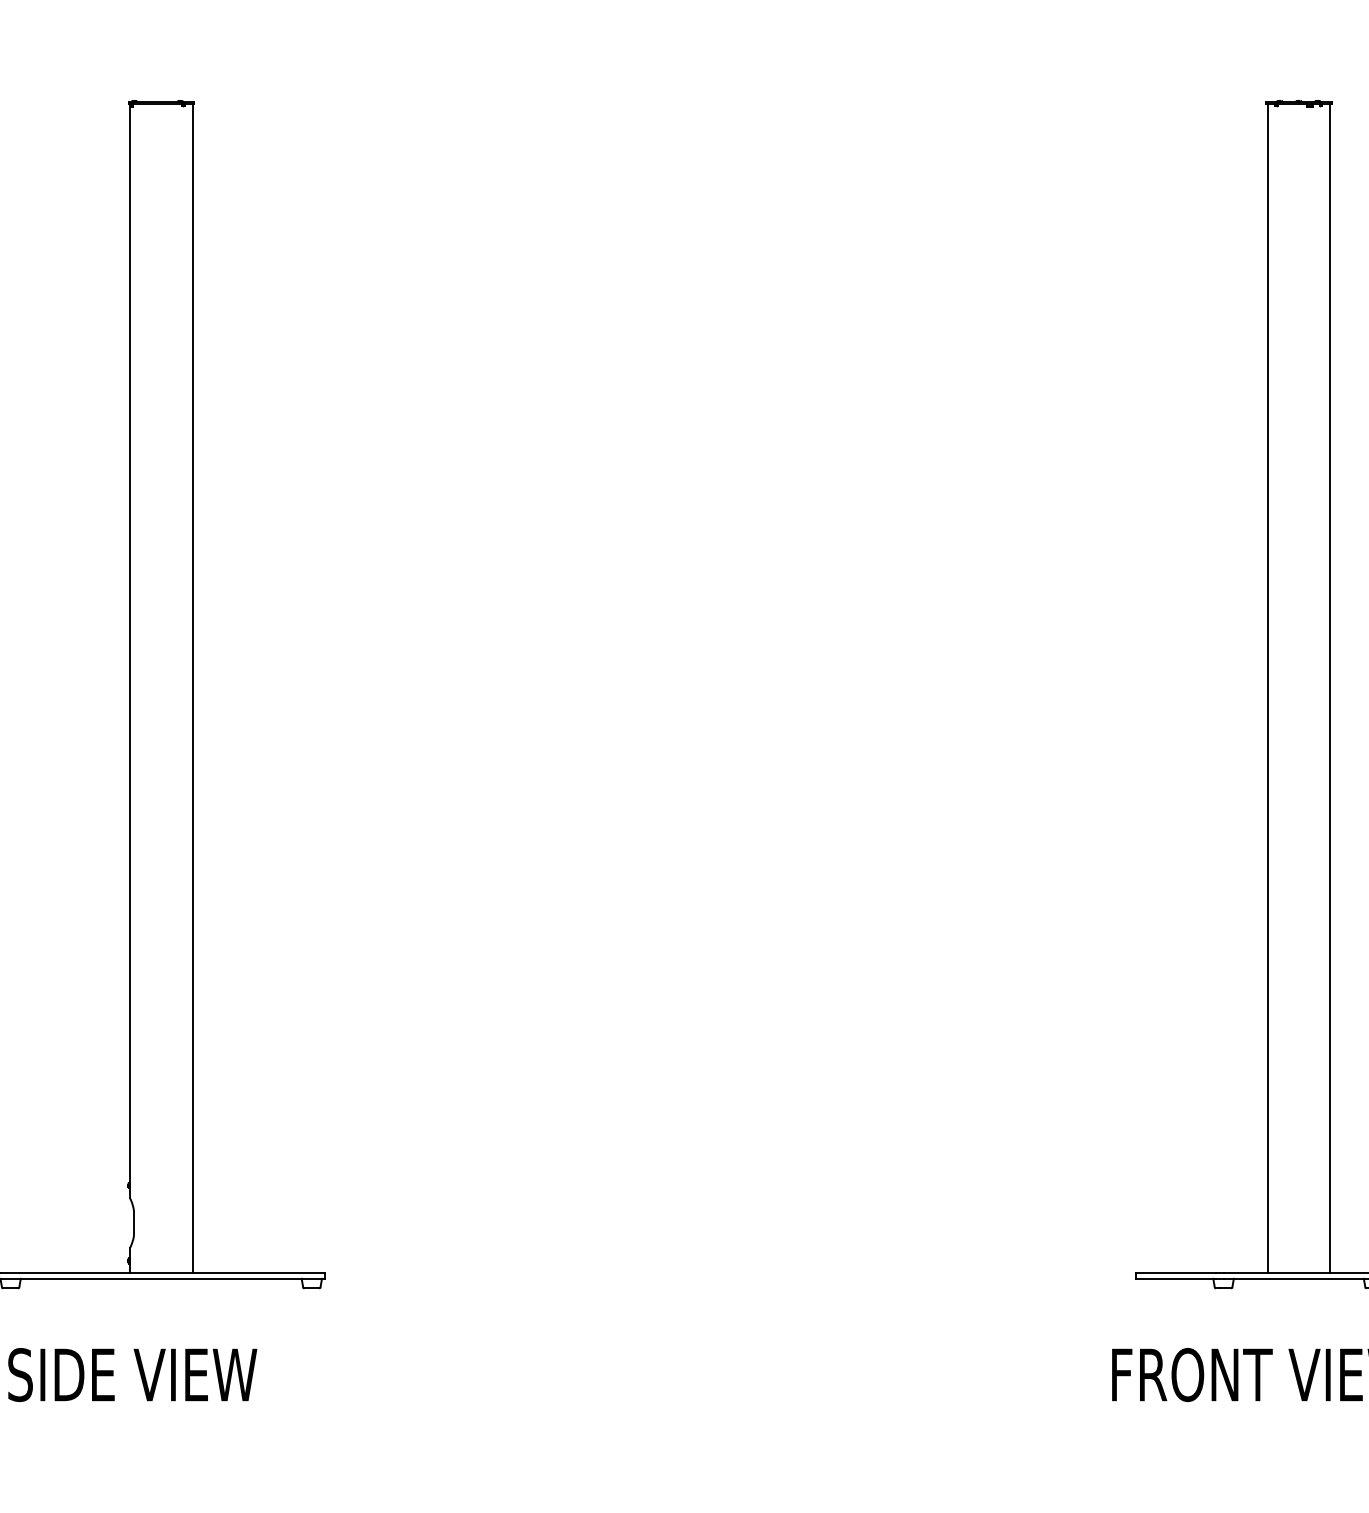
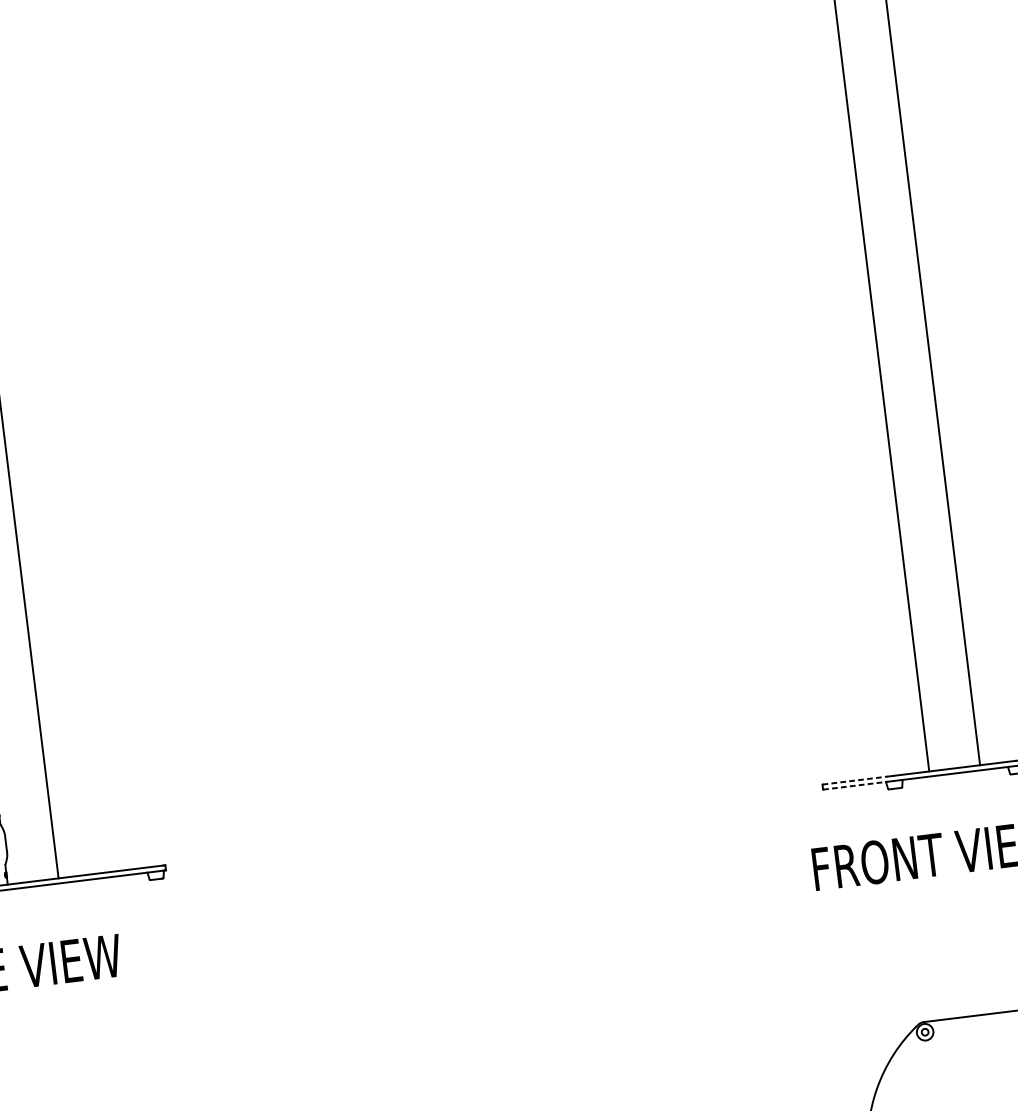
line: (1176, 1272) -> (855, 780), solid -> dashed
line: (1176, 1278) -> (856, 785), solid -> dashed

